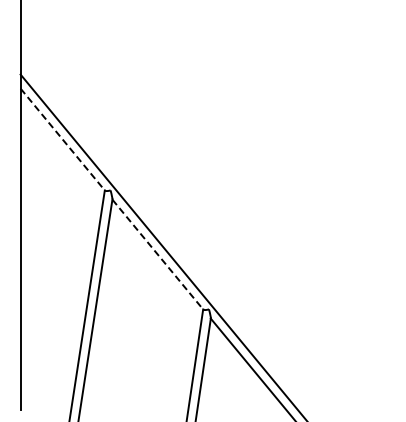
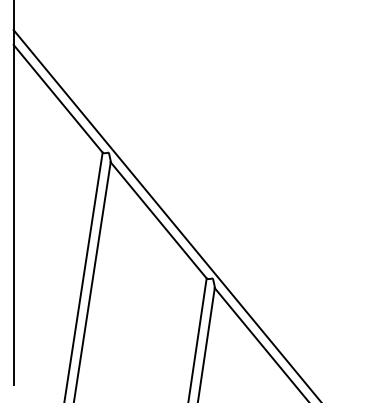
line: (63, 140) -> (58, 99), dashed -> solid
line: (158, 255) -> (159, 221), dashed -> solid

